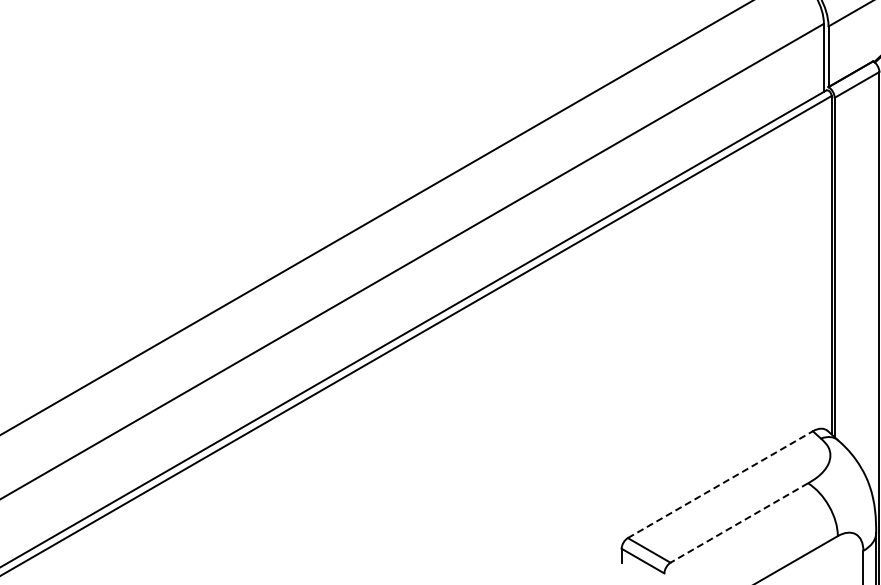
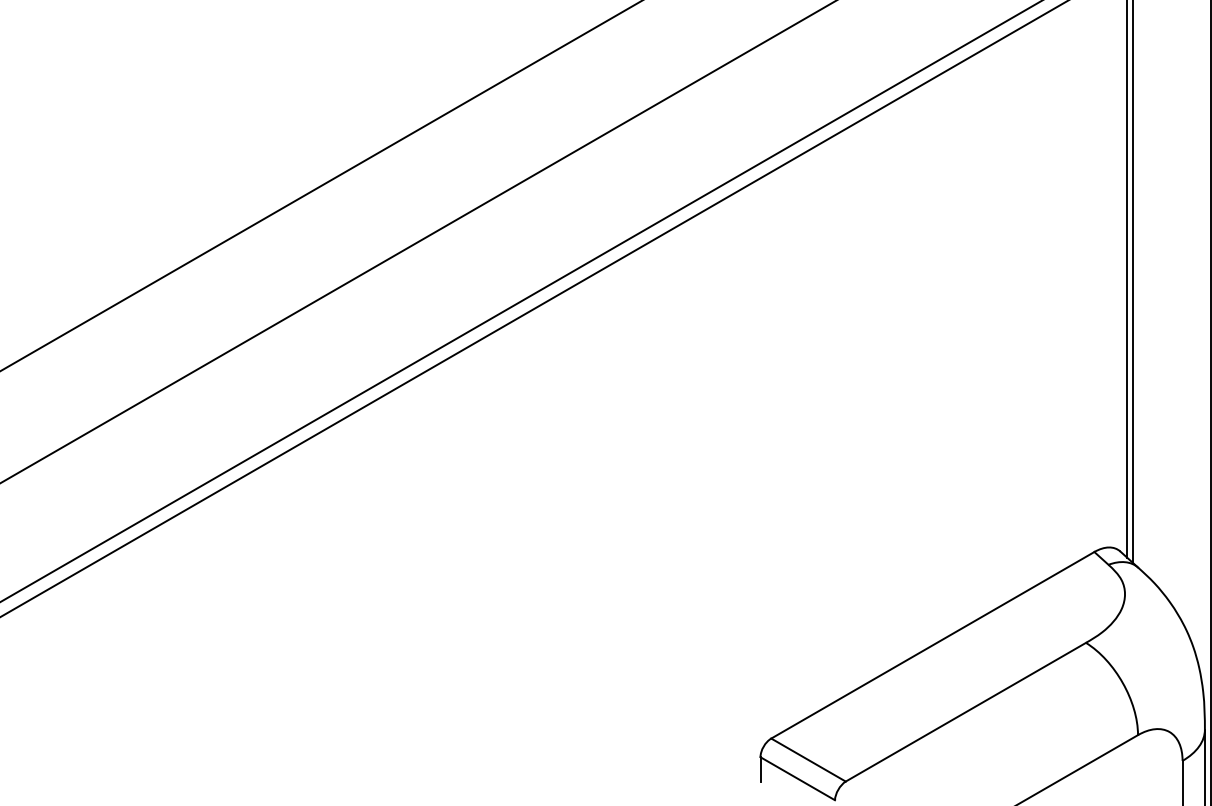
line: (720, 484) -> (933, 644), dashed -> solid
line: (738, 523) -> (964, 713), dashed -> solid

